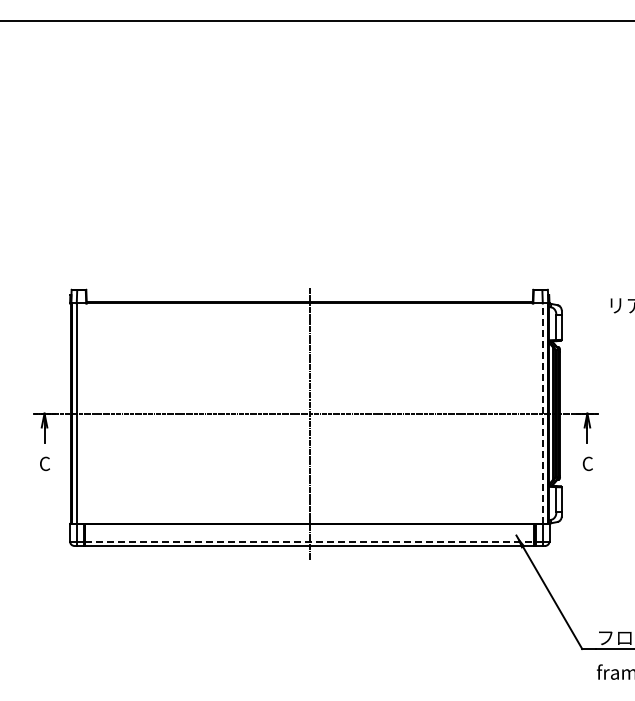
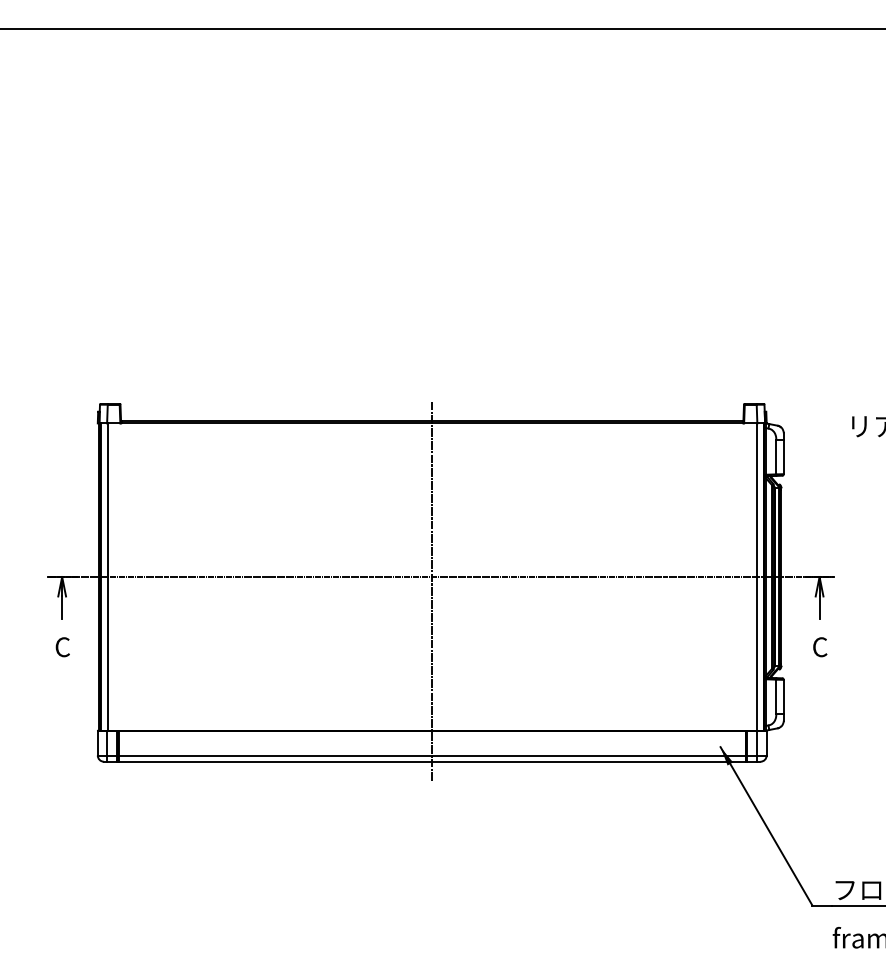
line: (542, 413) -> (756, 576), dashed -> solid
line: (309, 541) -> (431, 755), dashed -> solid

